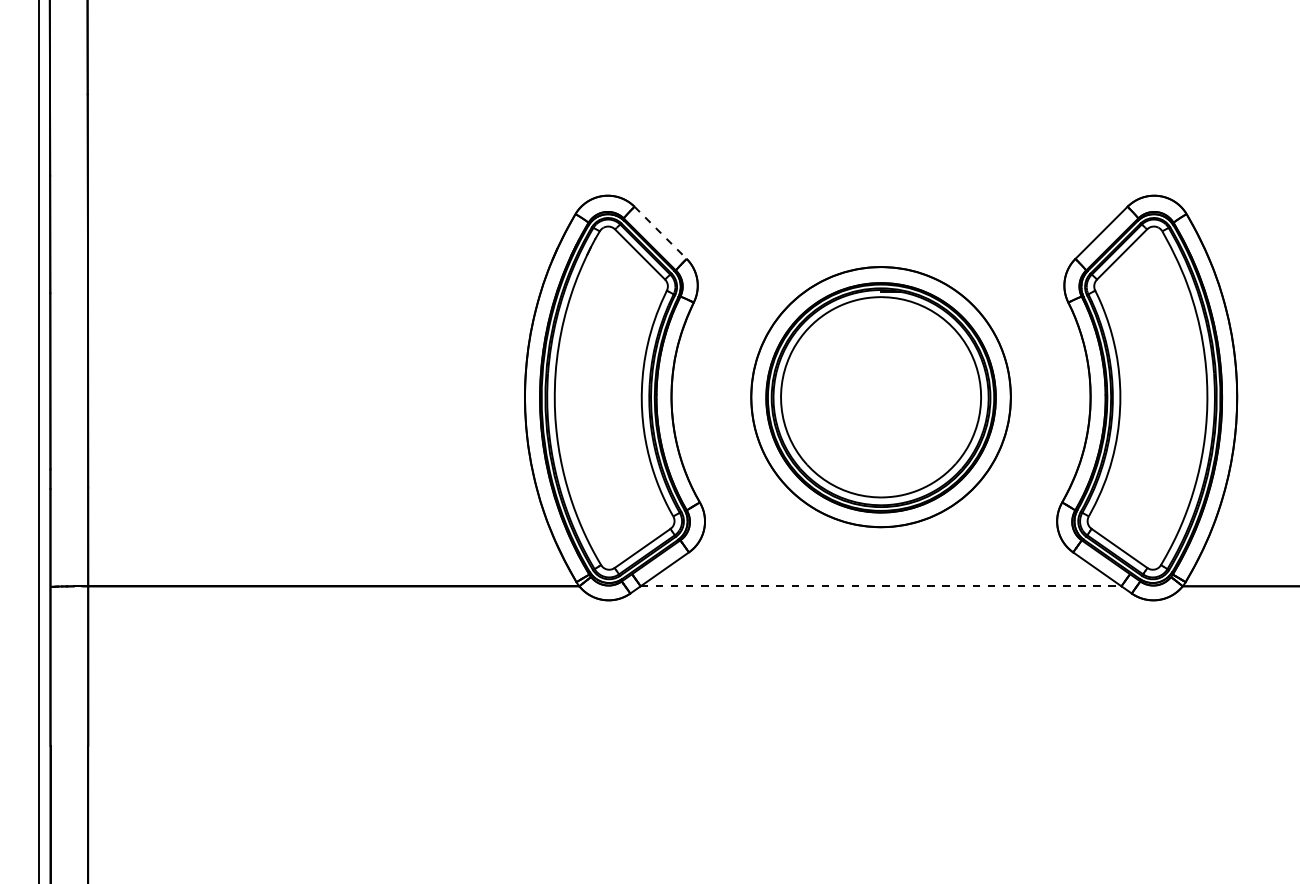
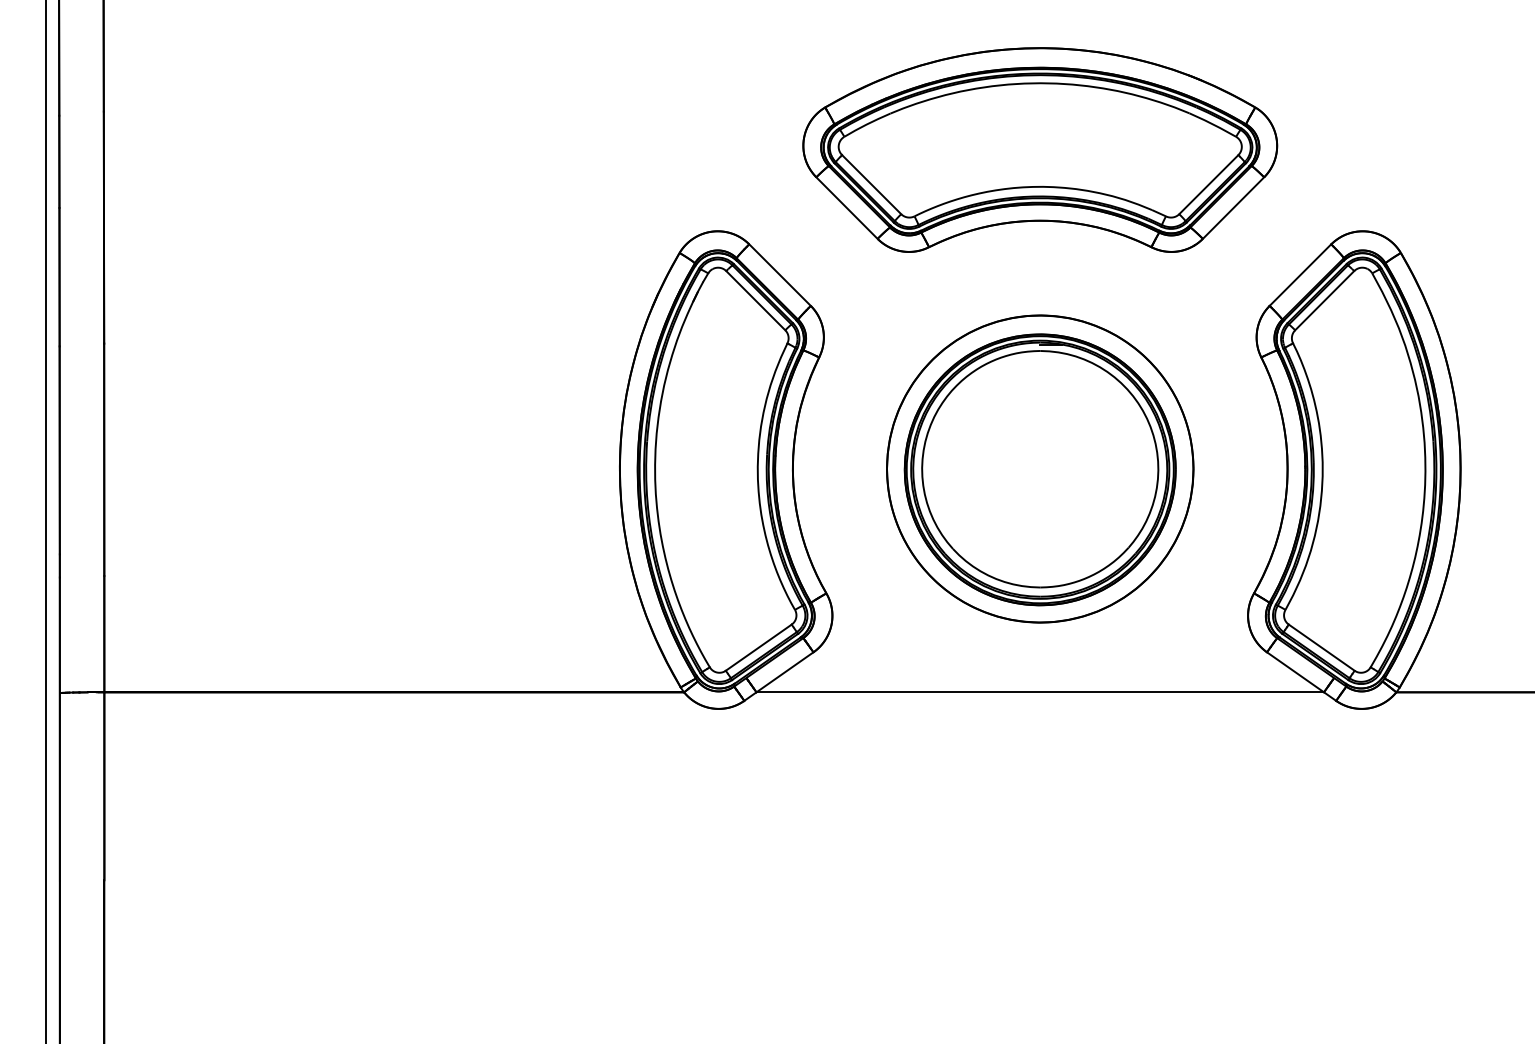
part: (881, 126) -> (1040, 149), added
line: (661, 233) -> (780, 275), dashed -> solid
line: (881, 586) -> (1040, 692), dashed -> solid

